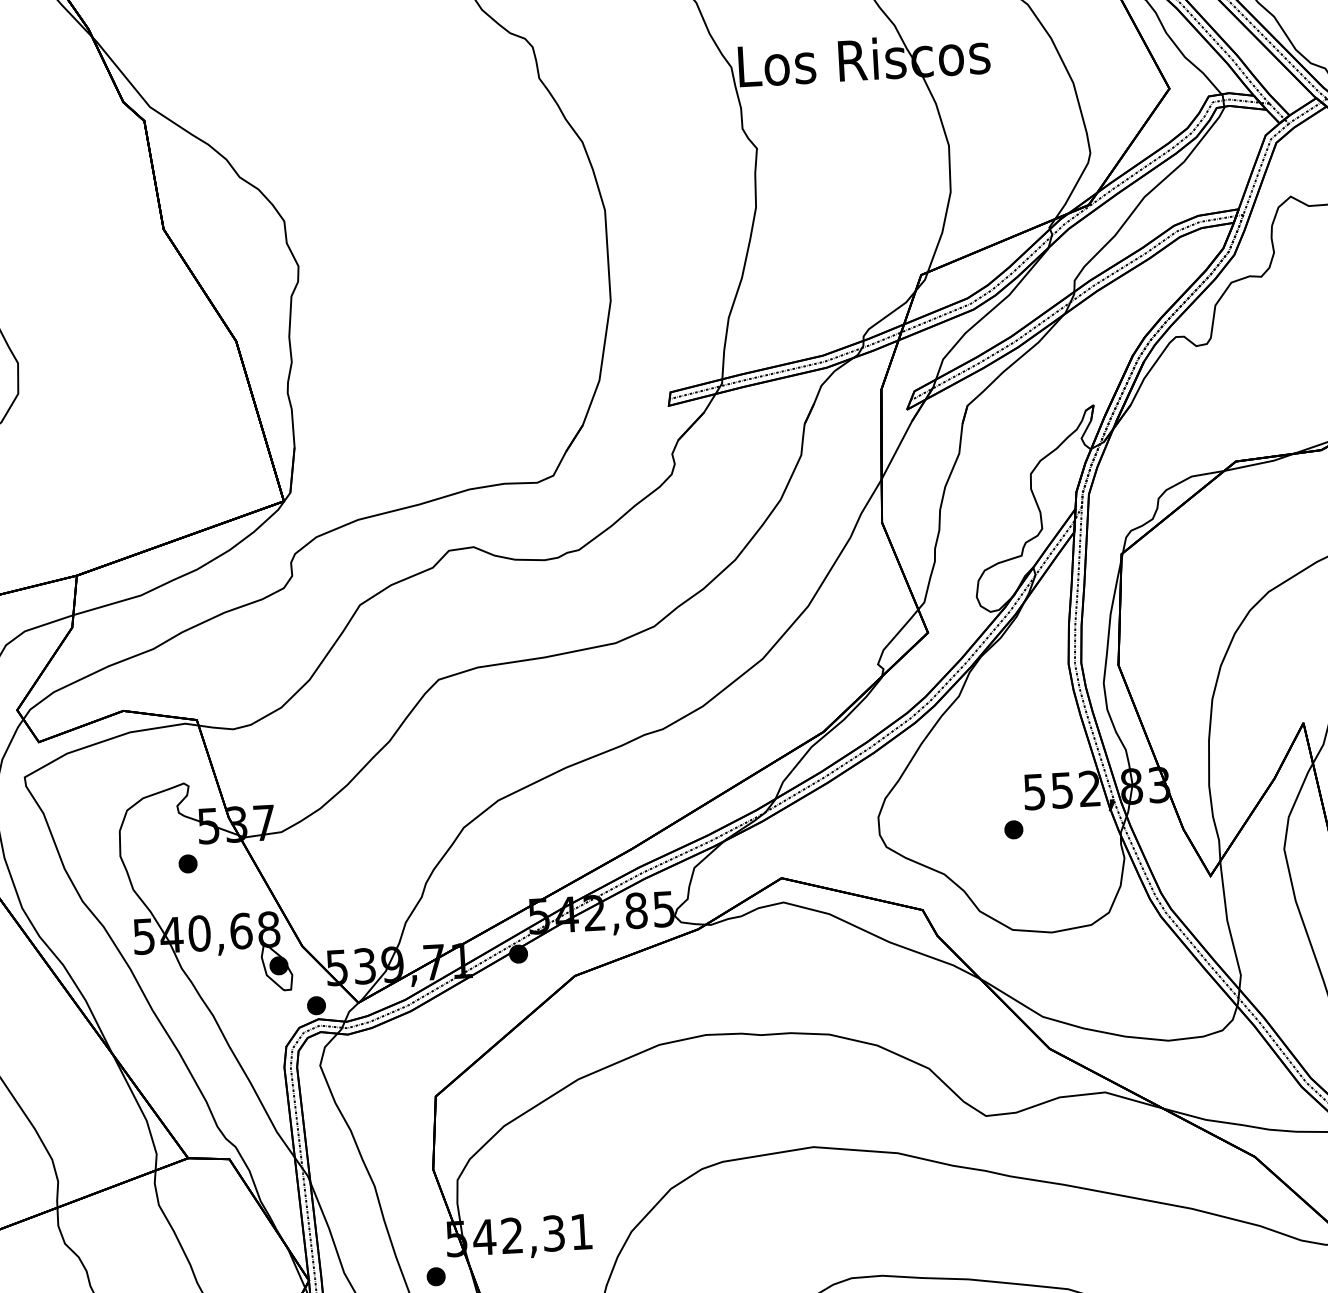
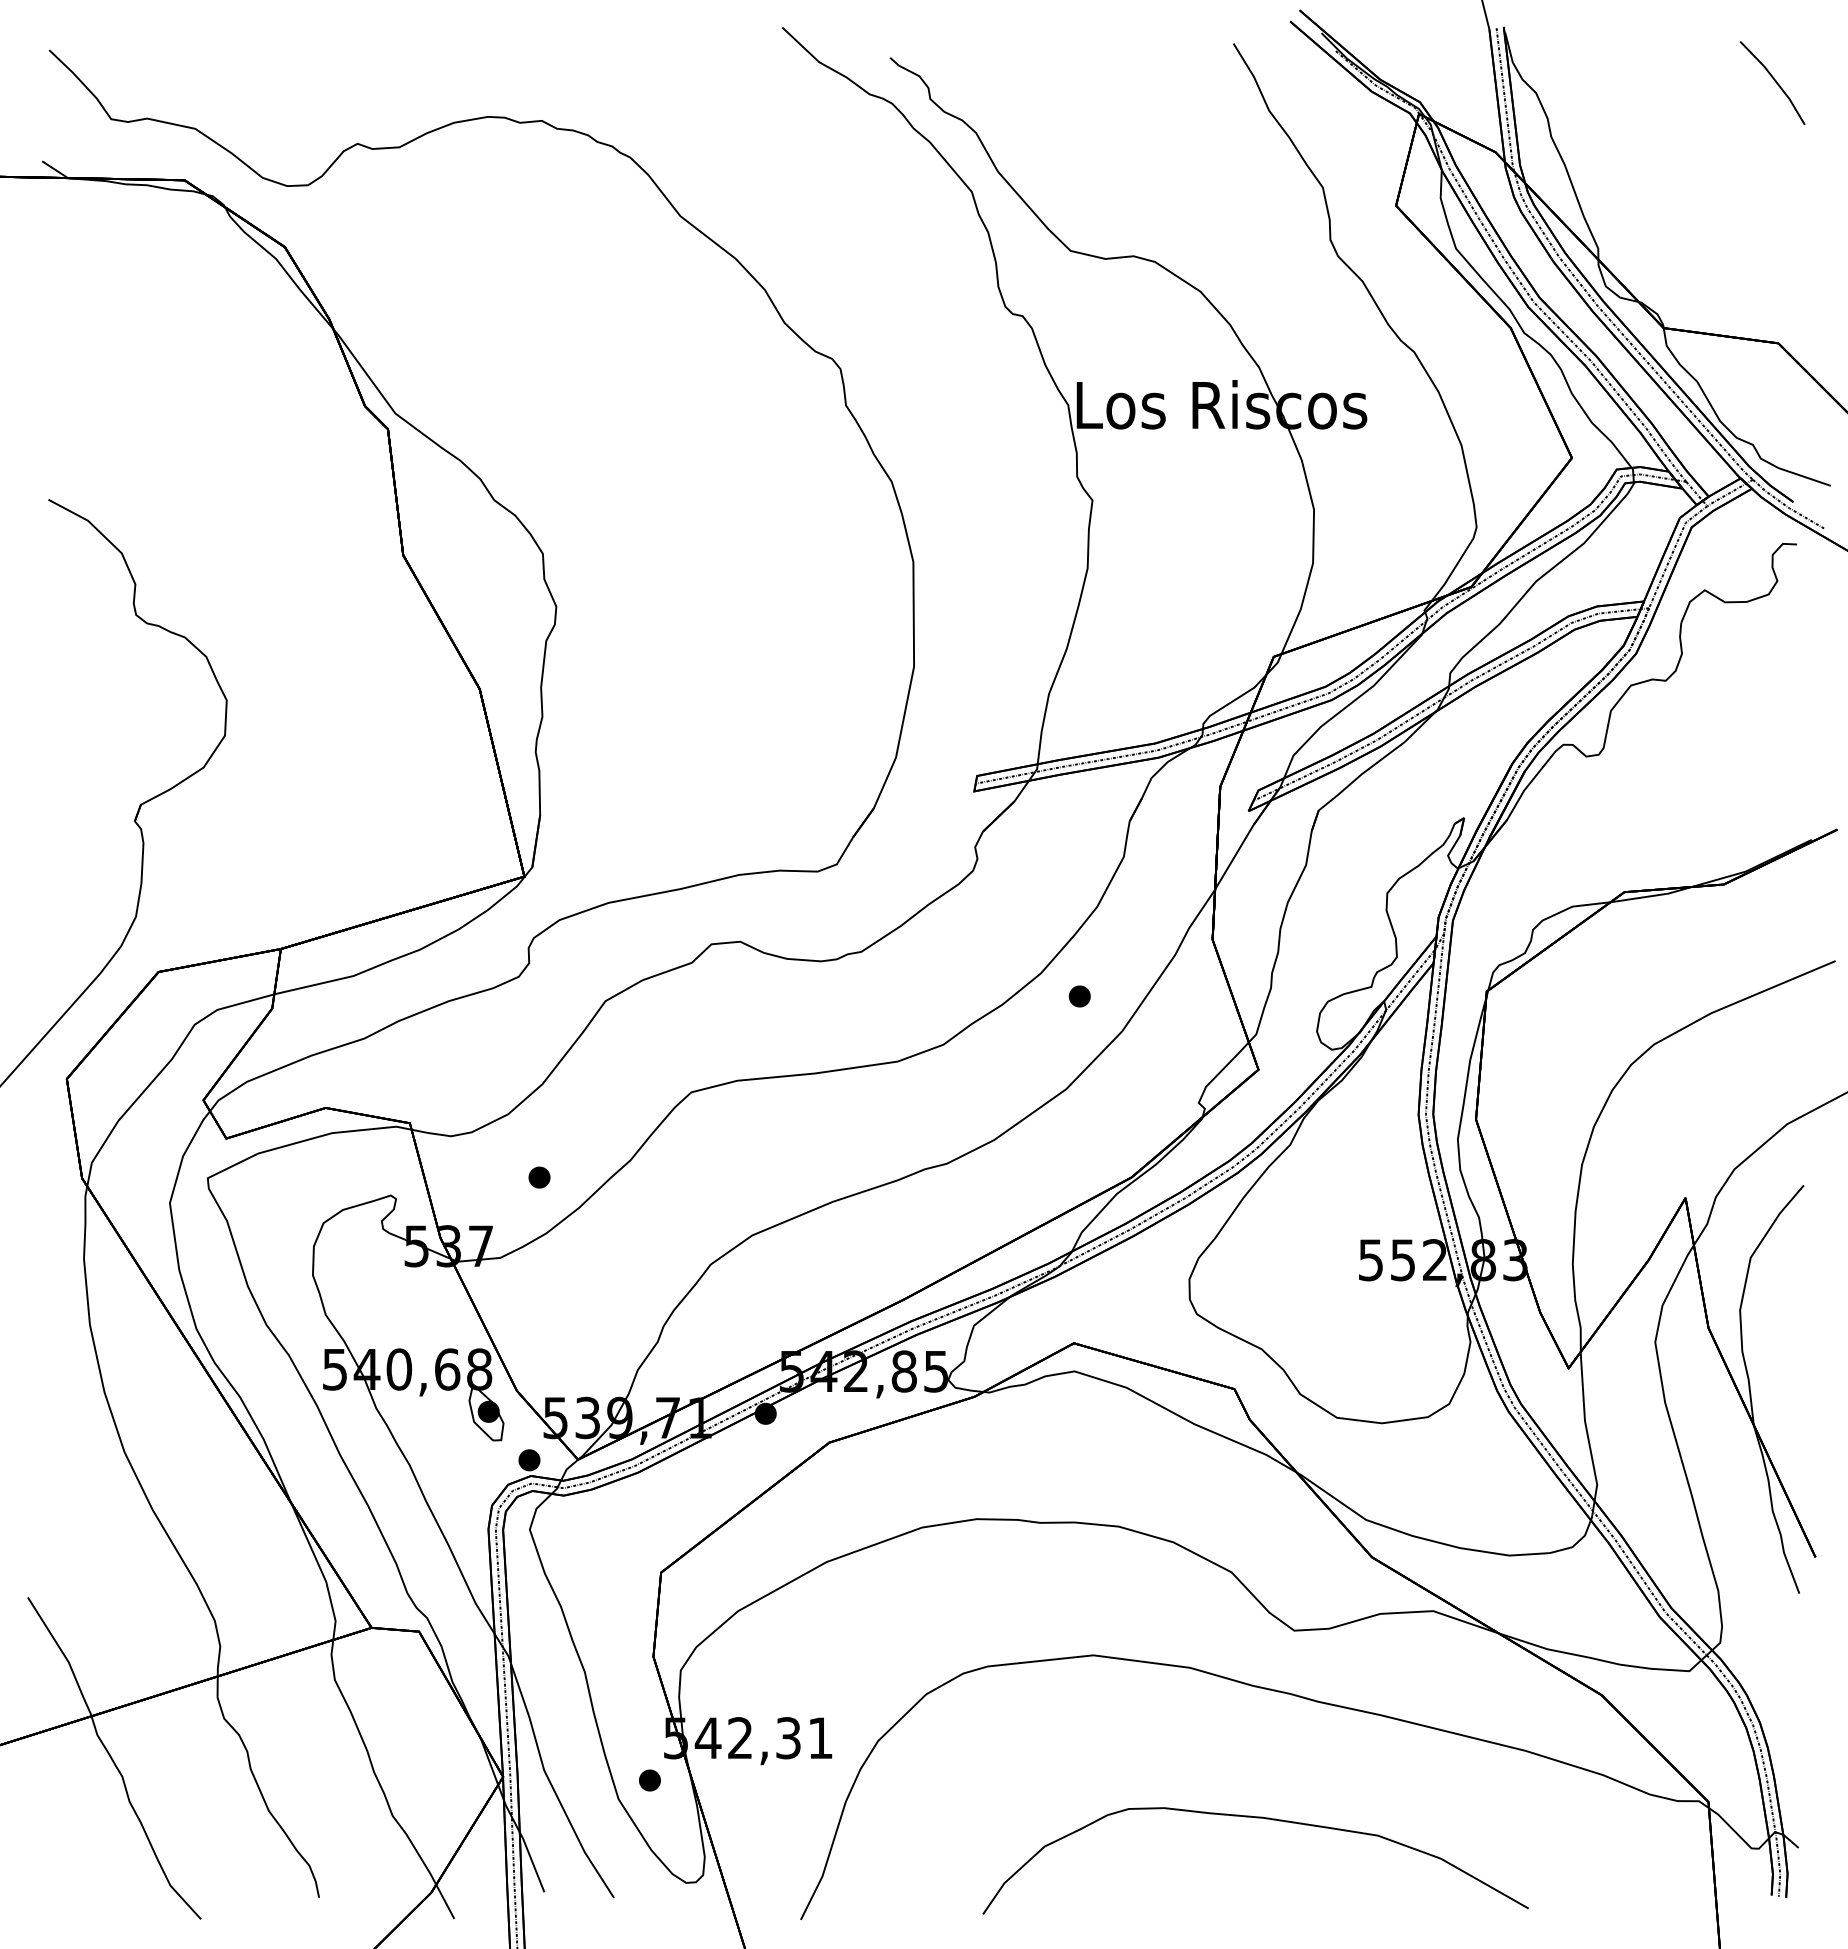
part: (1013, 829) -> (1079, 996), moved
part: (188, 863) -> (539, 1177), moved

